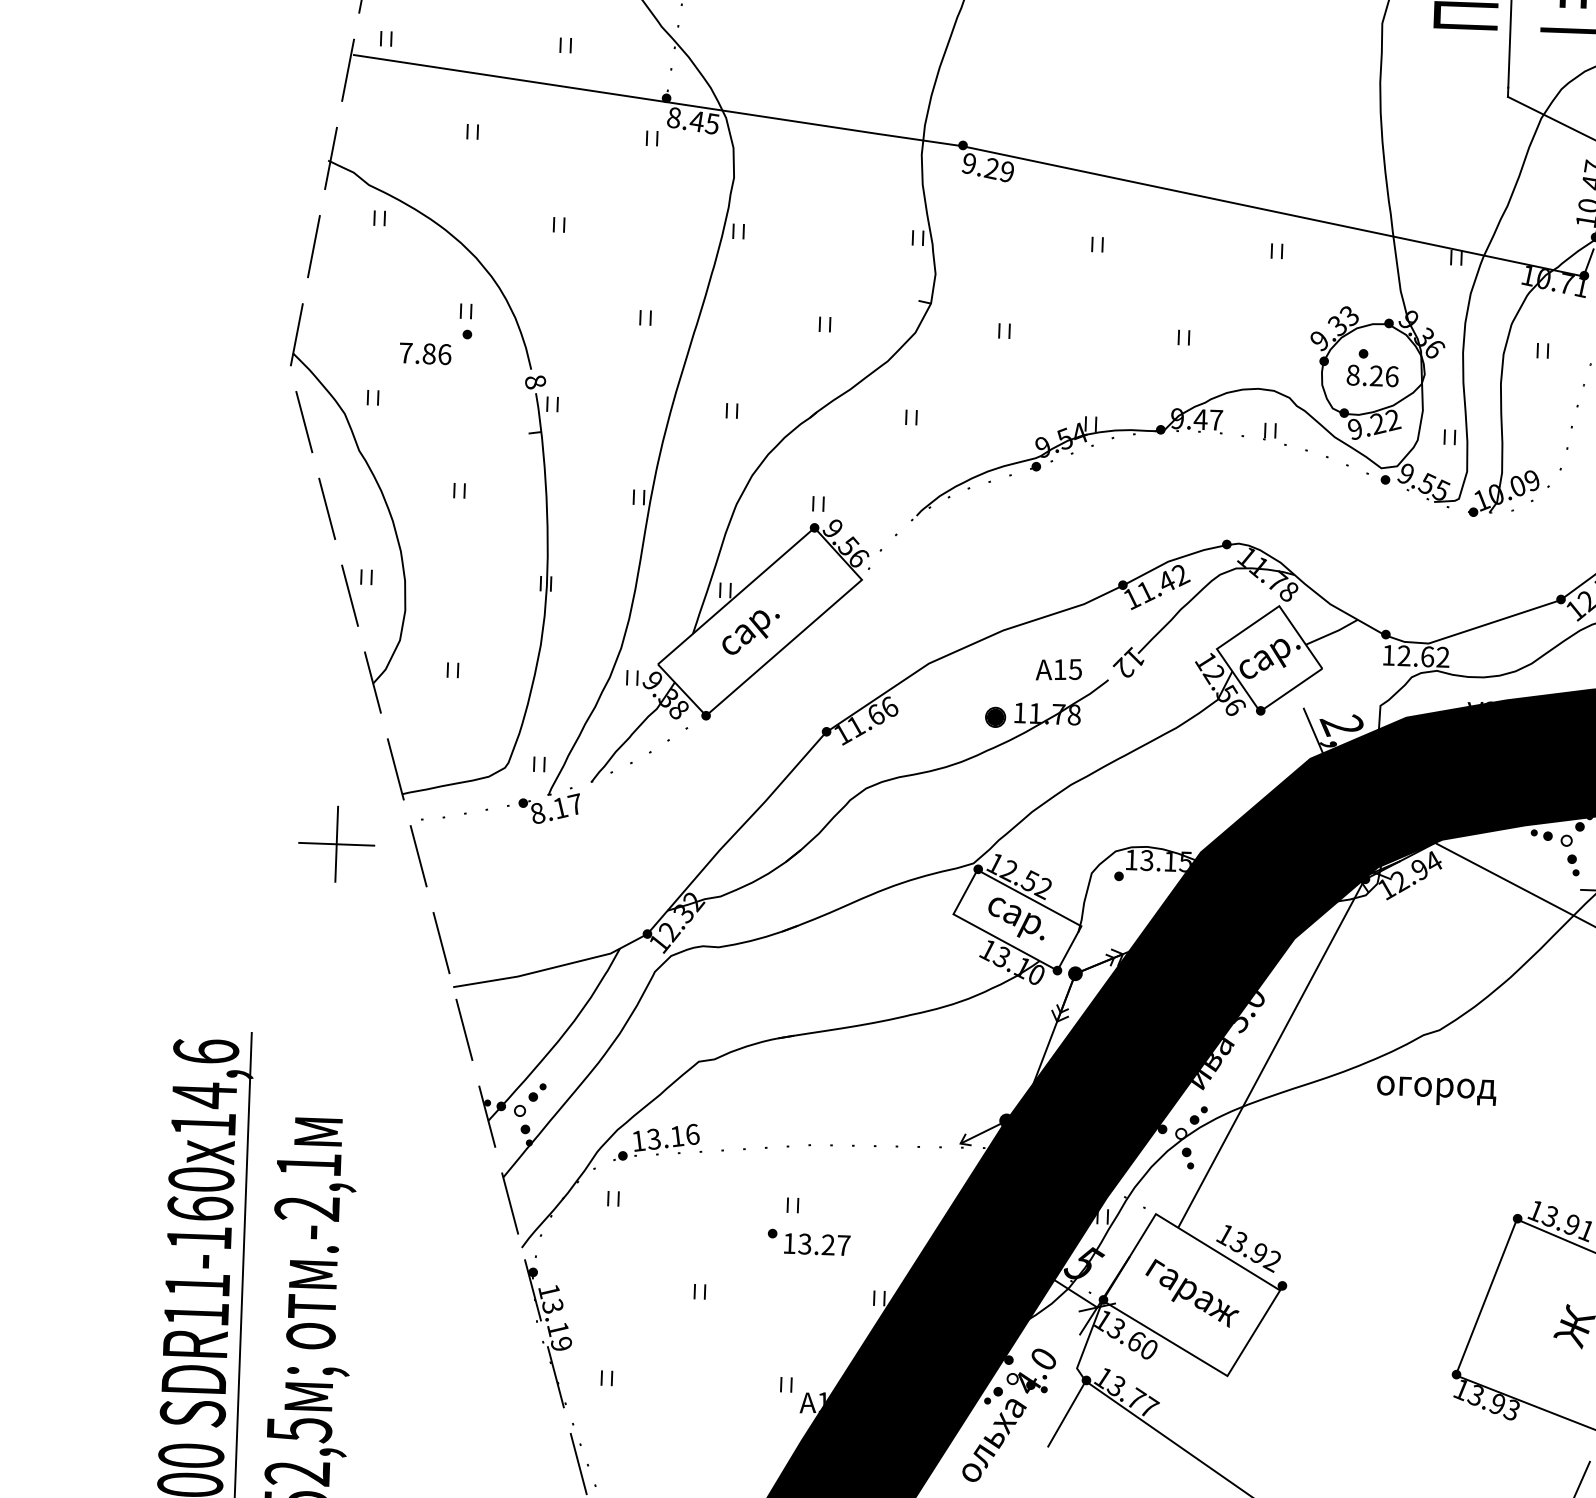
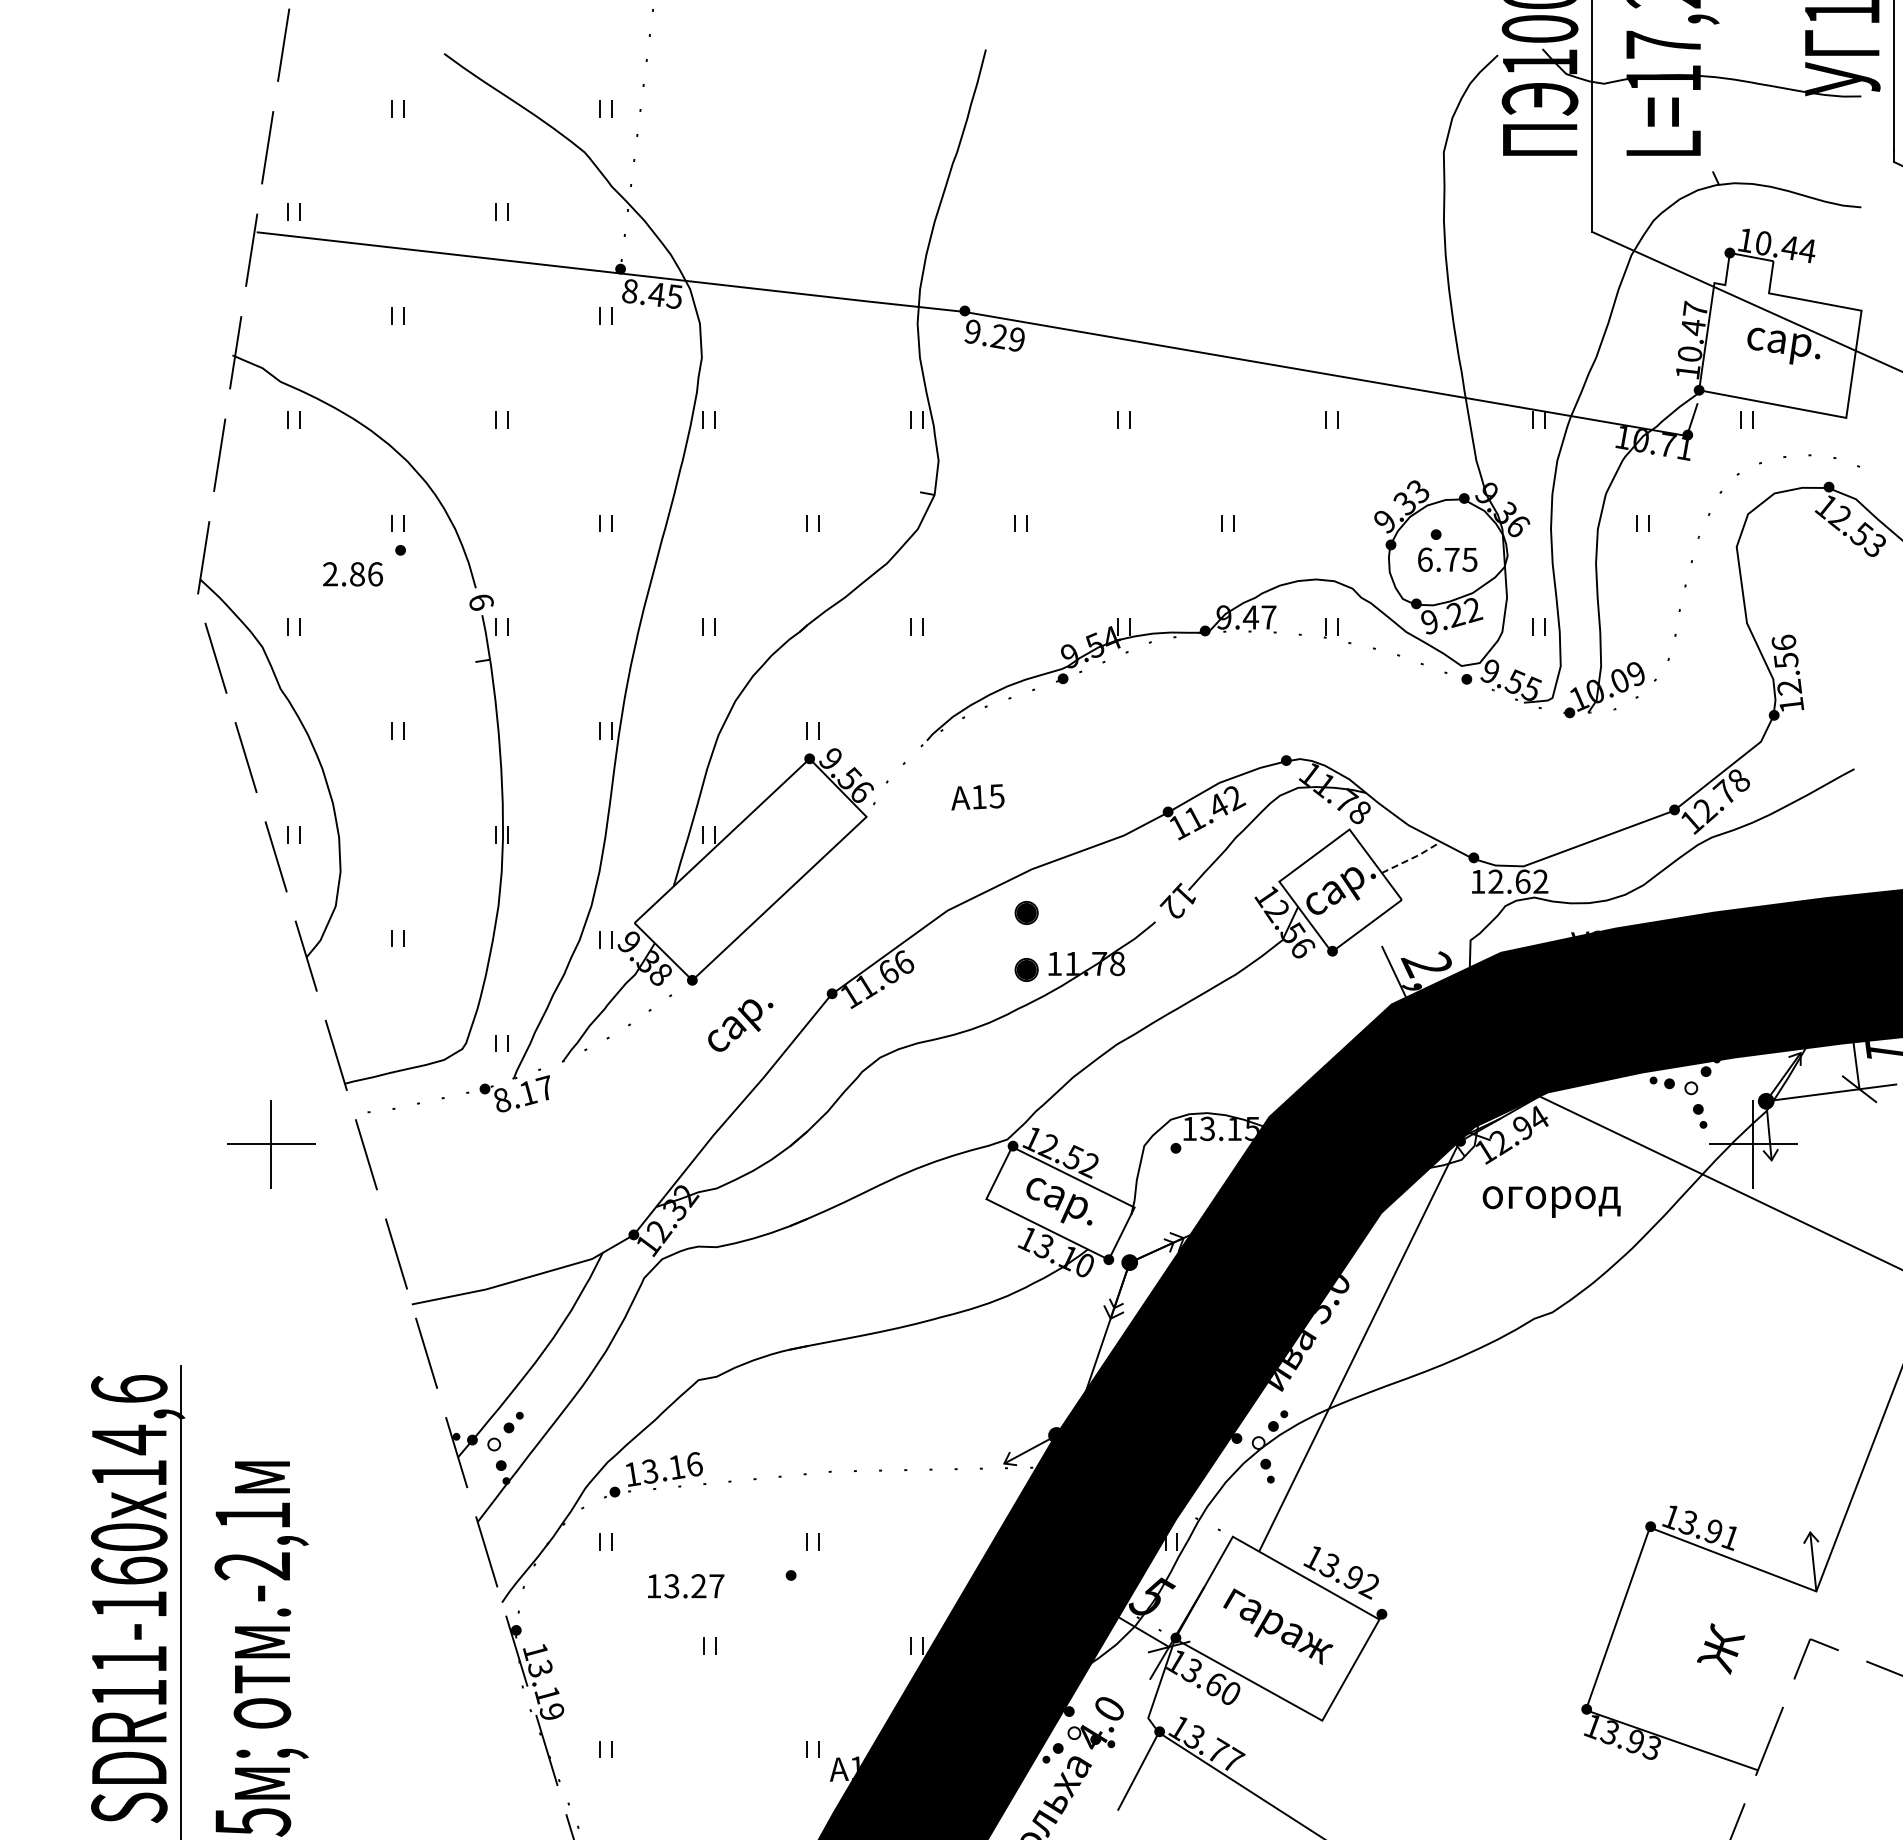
text: (405, 353) -> (330, 574), 7.86 -> 2.86
text: (1372, 375) -> (1447, 559), 8.26 -> 6.75
text: (535, 382) -> (481, 602), 8 -> 6
text: (750, 632) -> (740, 1025), moved
line: (1332, 633) -> (1412, 858), solid -> dashed
part: (997, 667) -> (1026, 912), added
text: (1058, 669) -> (977, 797), moved
text: (1436, 1090) -> (1551, 1201), moved
text: (817, 1244) -> (686, 1586), moved

